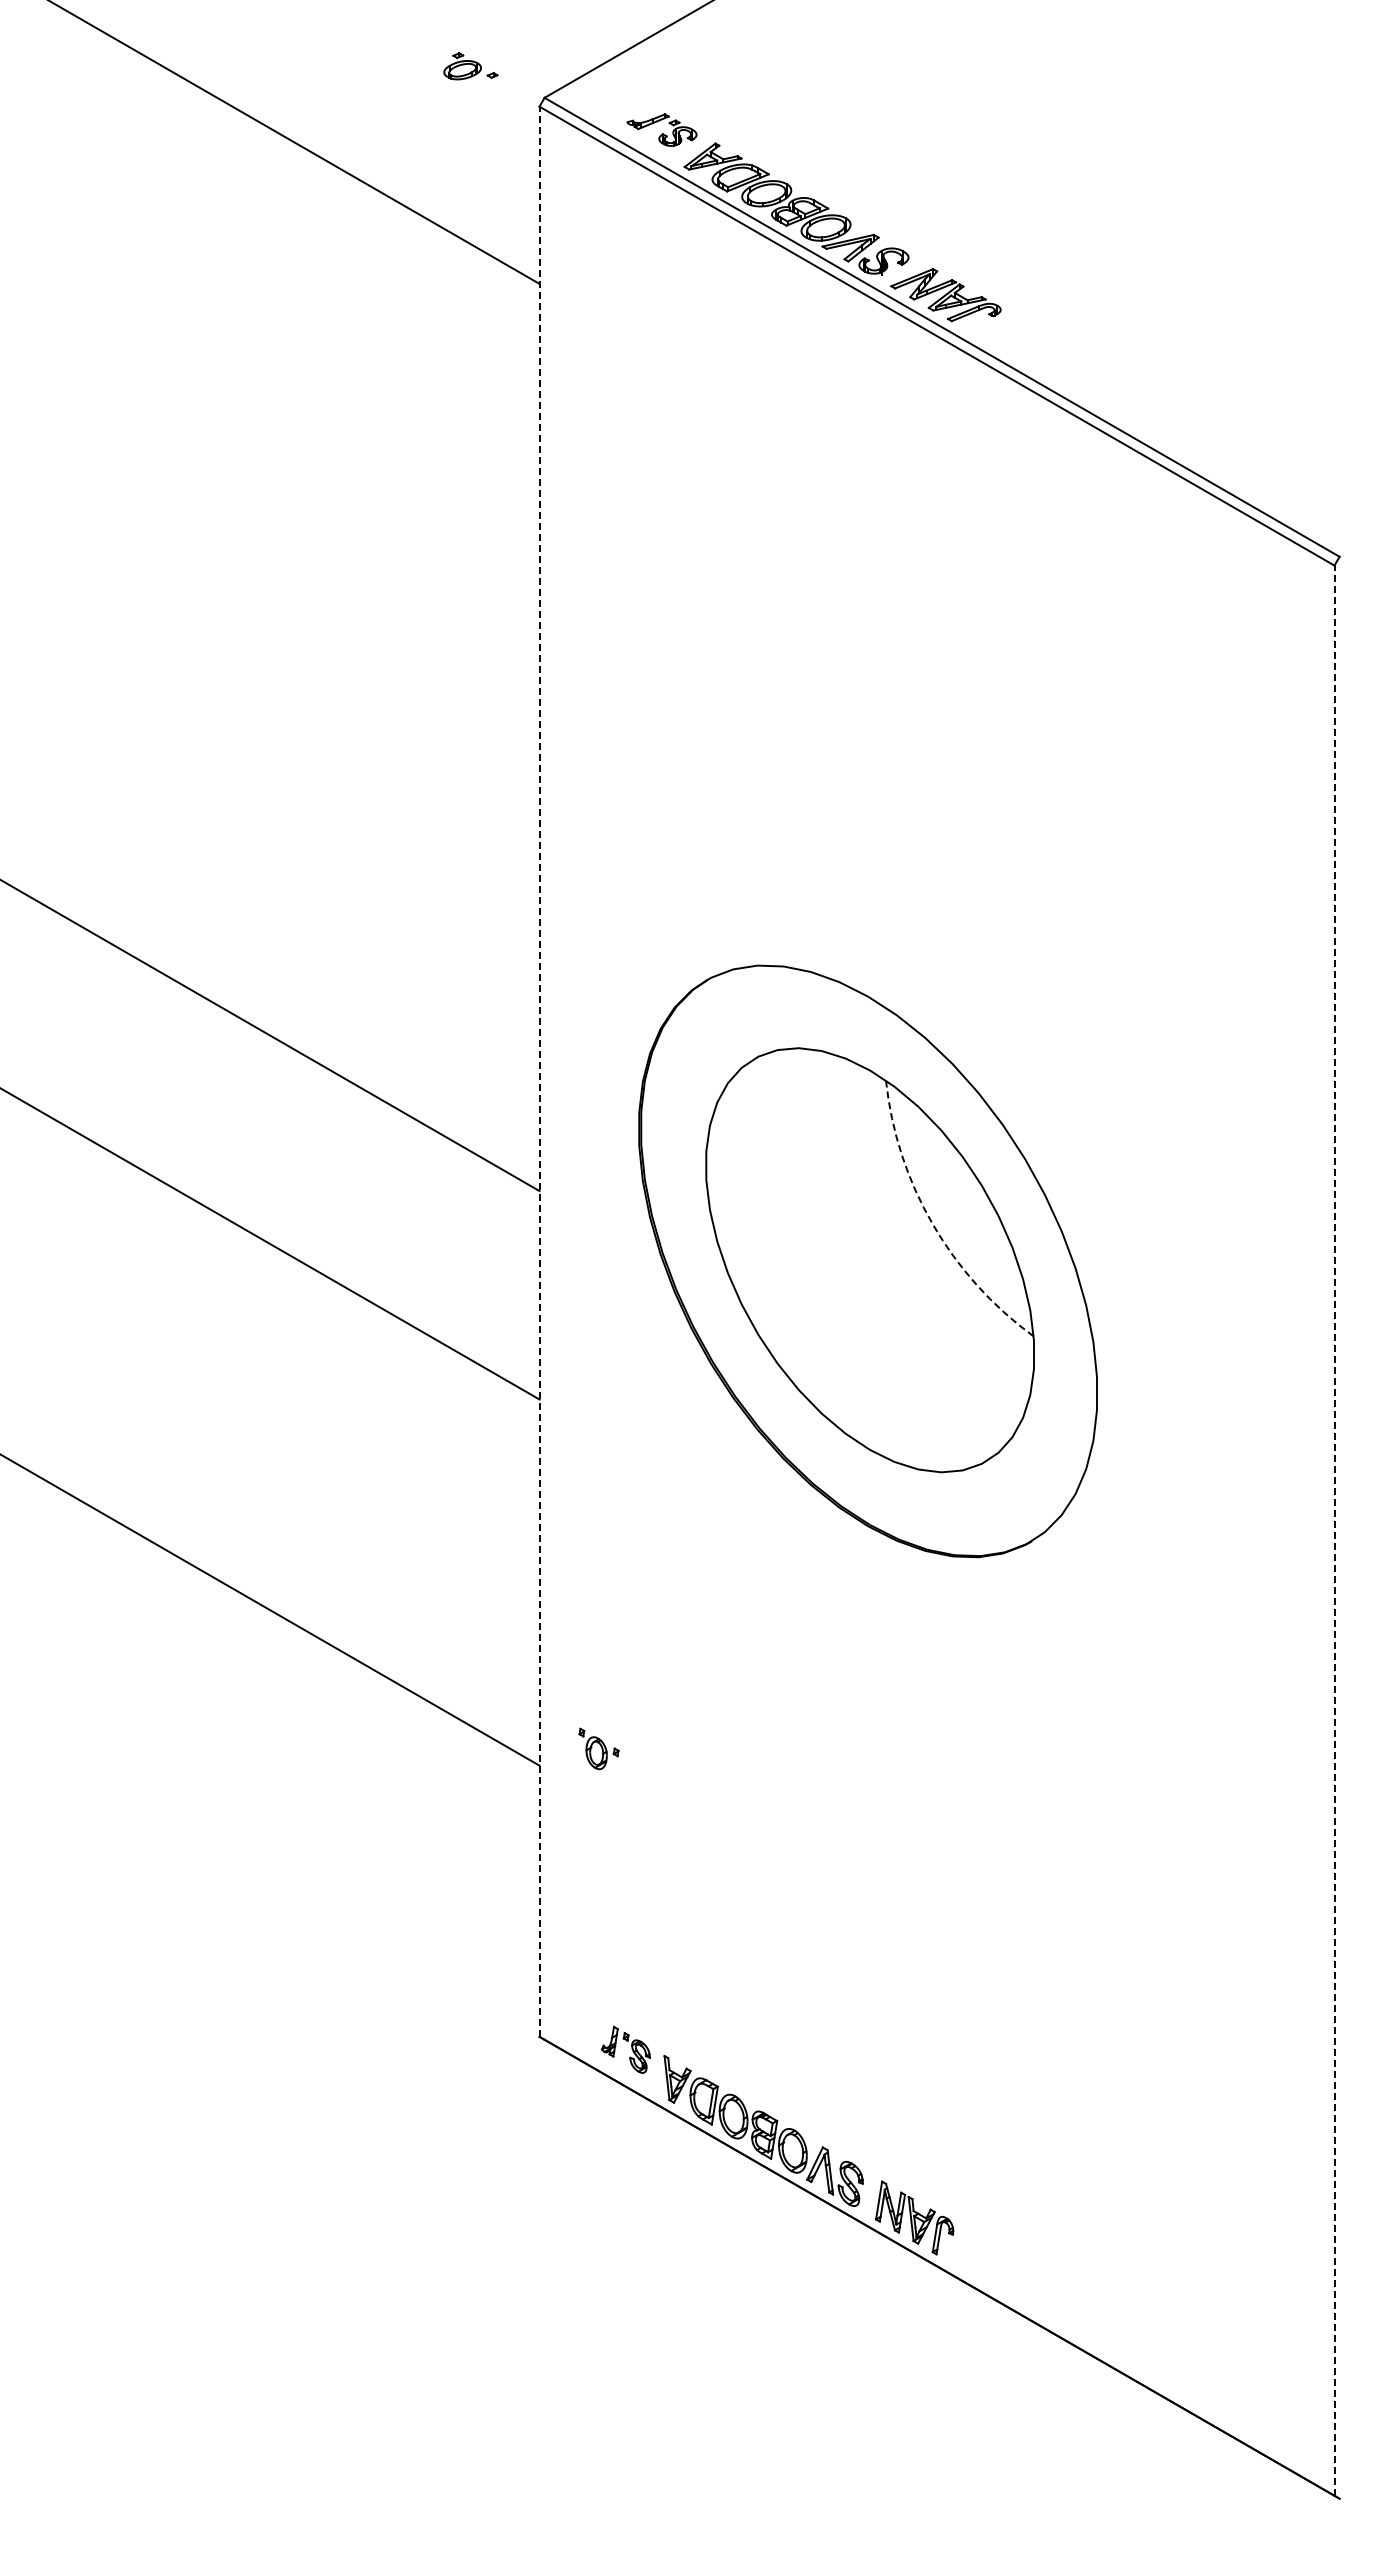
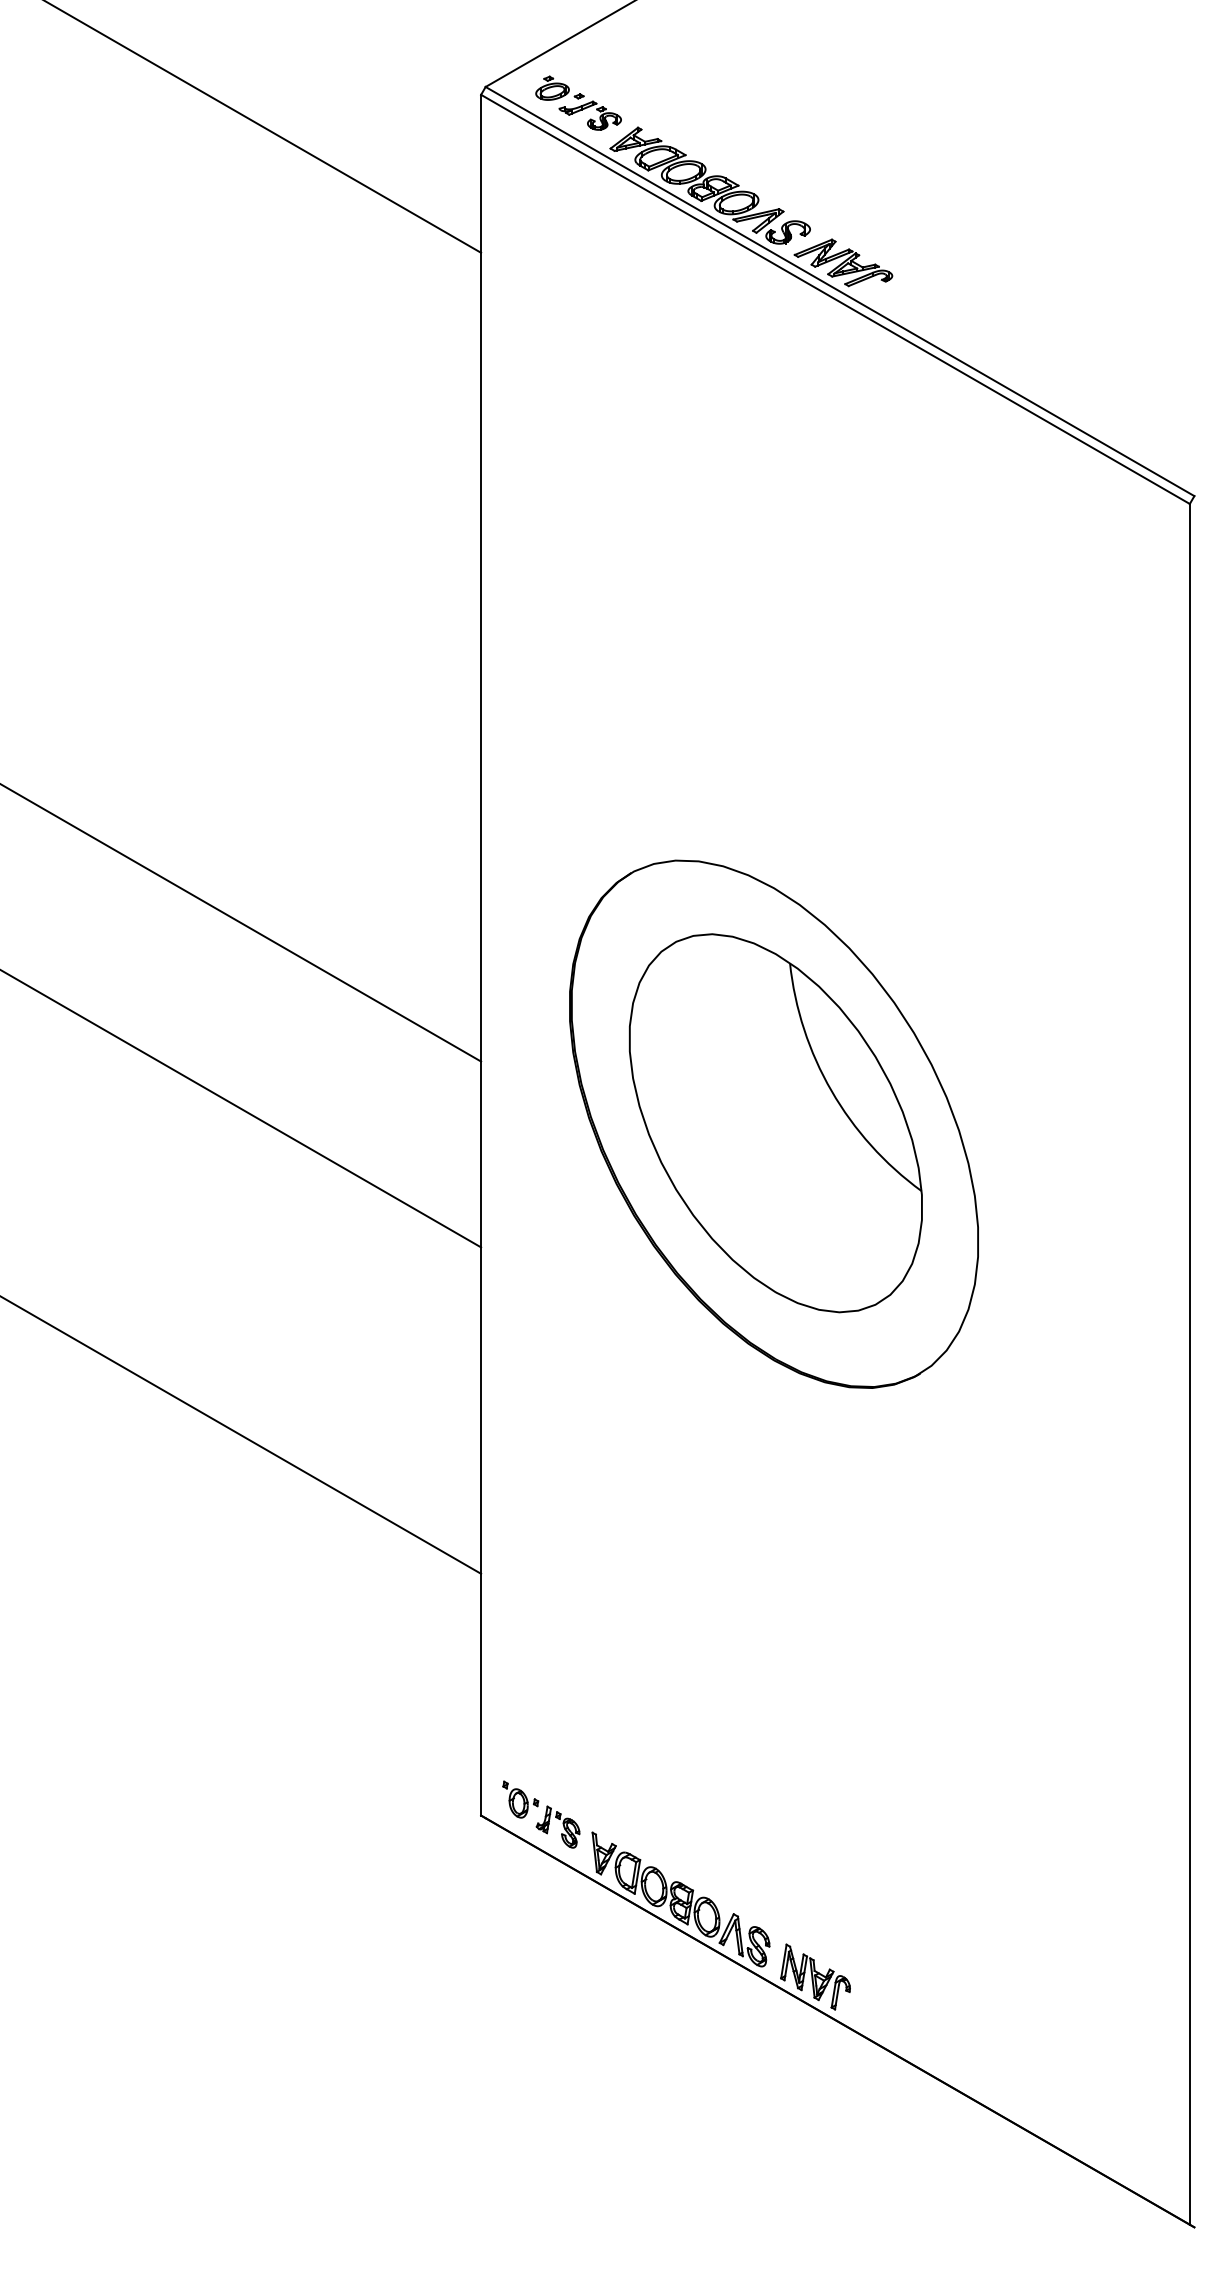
part: (470, 66) -> (559, 88), moved
line: (539, 1071) -> (481, 954), dashed -> solid
arc: (932, 1224) -> (831, 1091), dashed -> solid
line: (1334, 1530) -> (1189, 1364), dashed -> solid
part: (598, 1748) -> (520, 1799), moved

